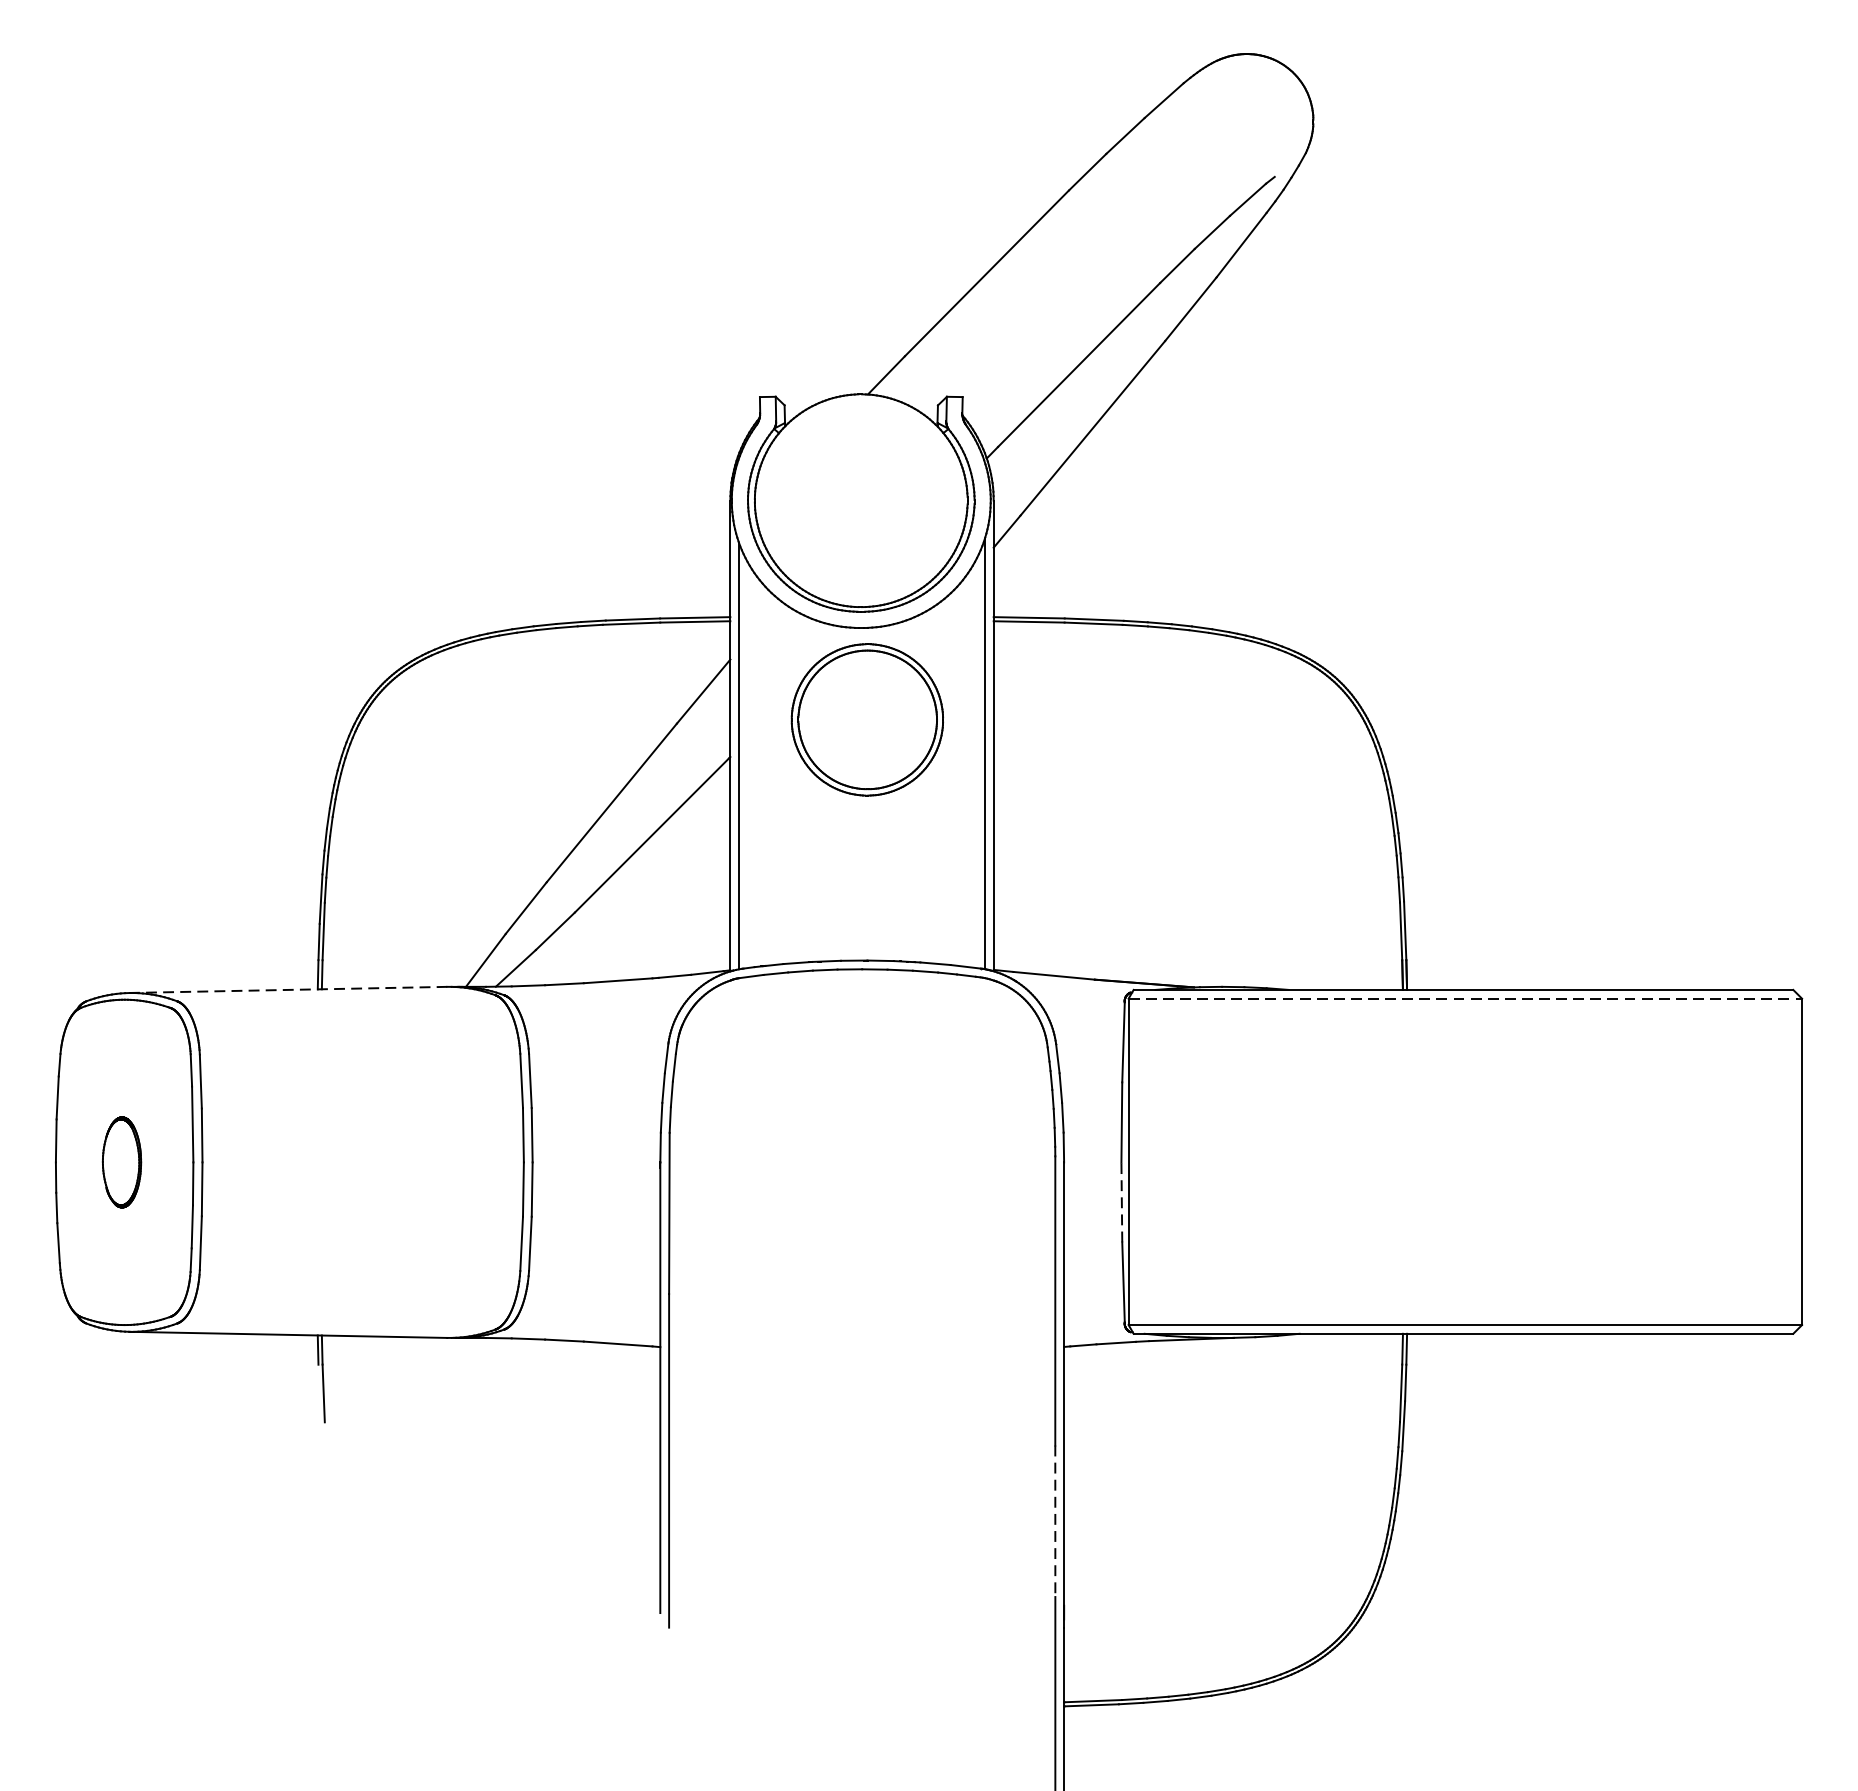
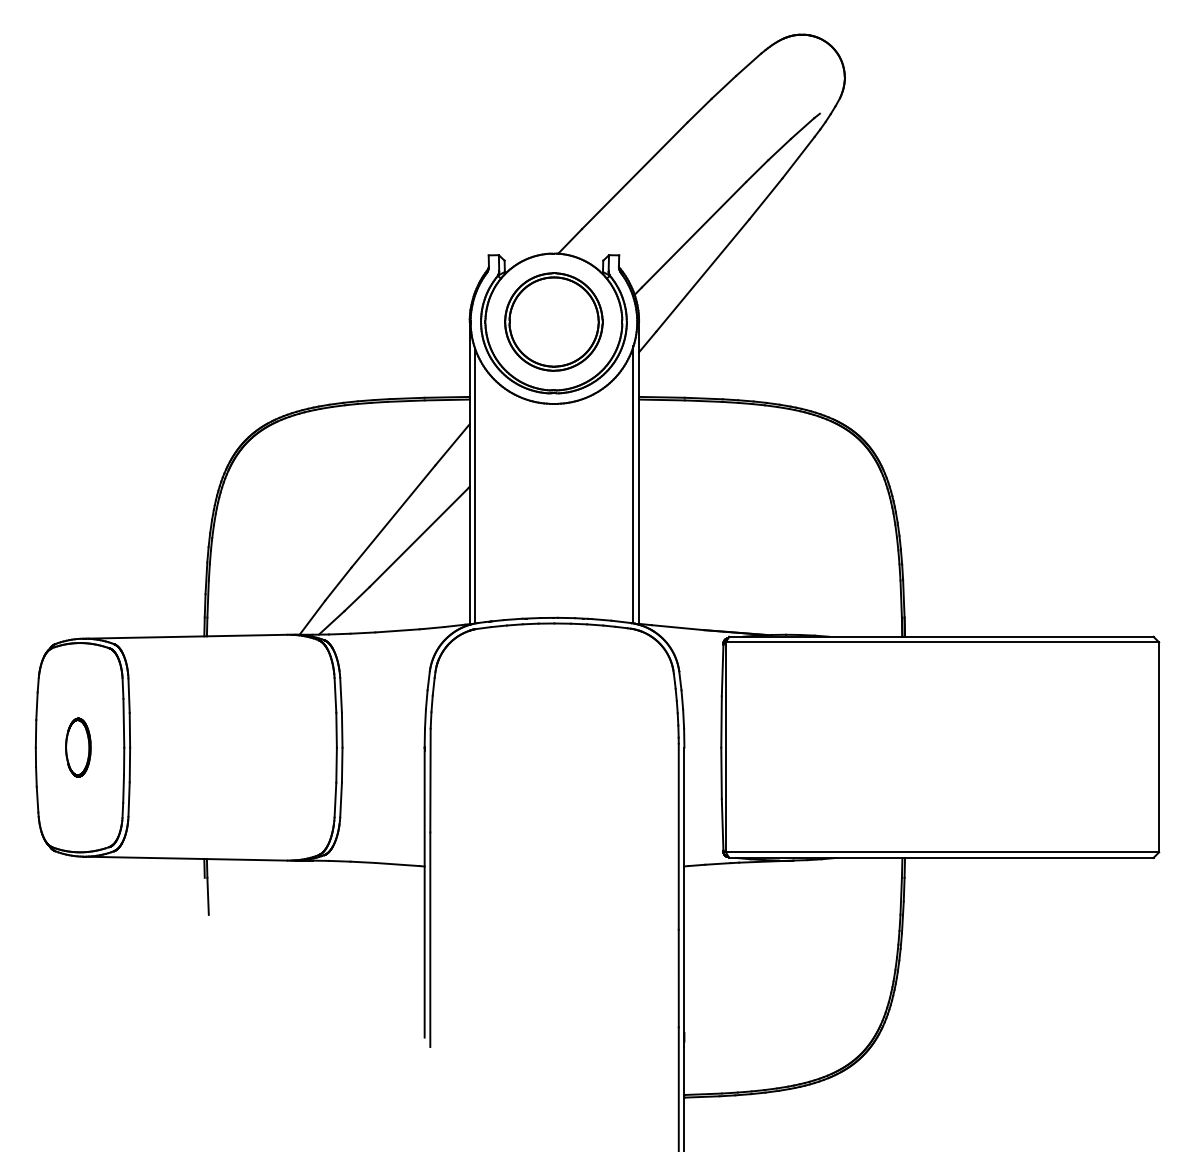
part: (866, 719) -> (553, 321), moved
line: (288, 989) -> (185, 636), dashed -> solid
line: (1465, 998) -> (942, 642), dashed -> solid
line: (1121, 1202) -> (721, 773), dashed -> solid
line: (1054, 1521) -> (678, 978), dashed -> solid

